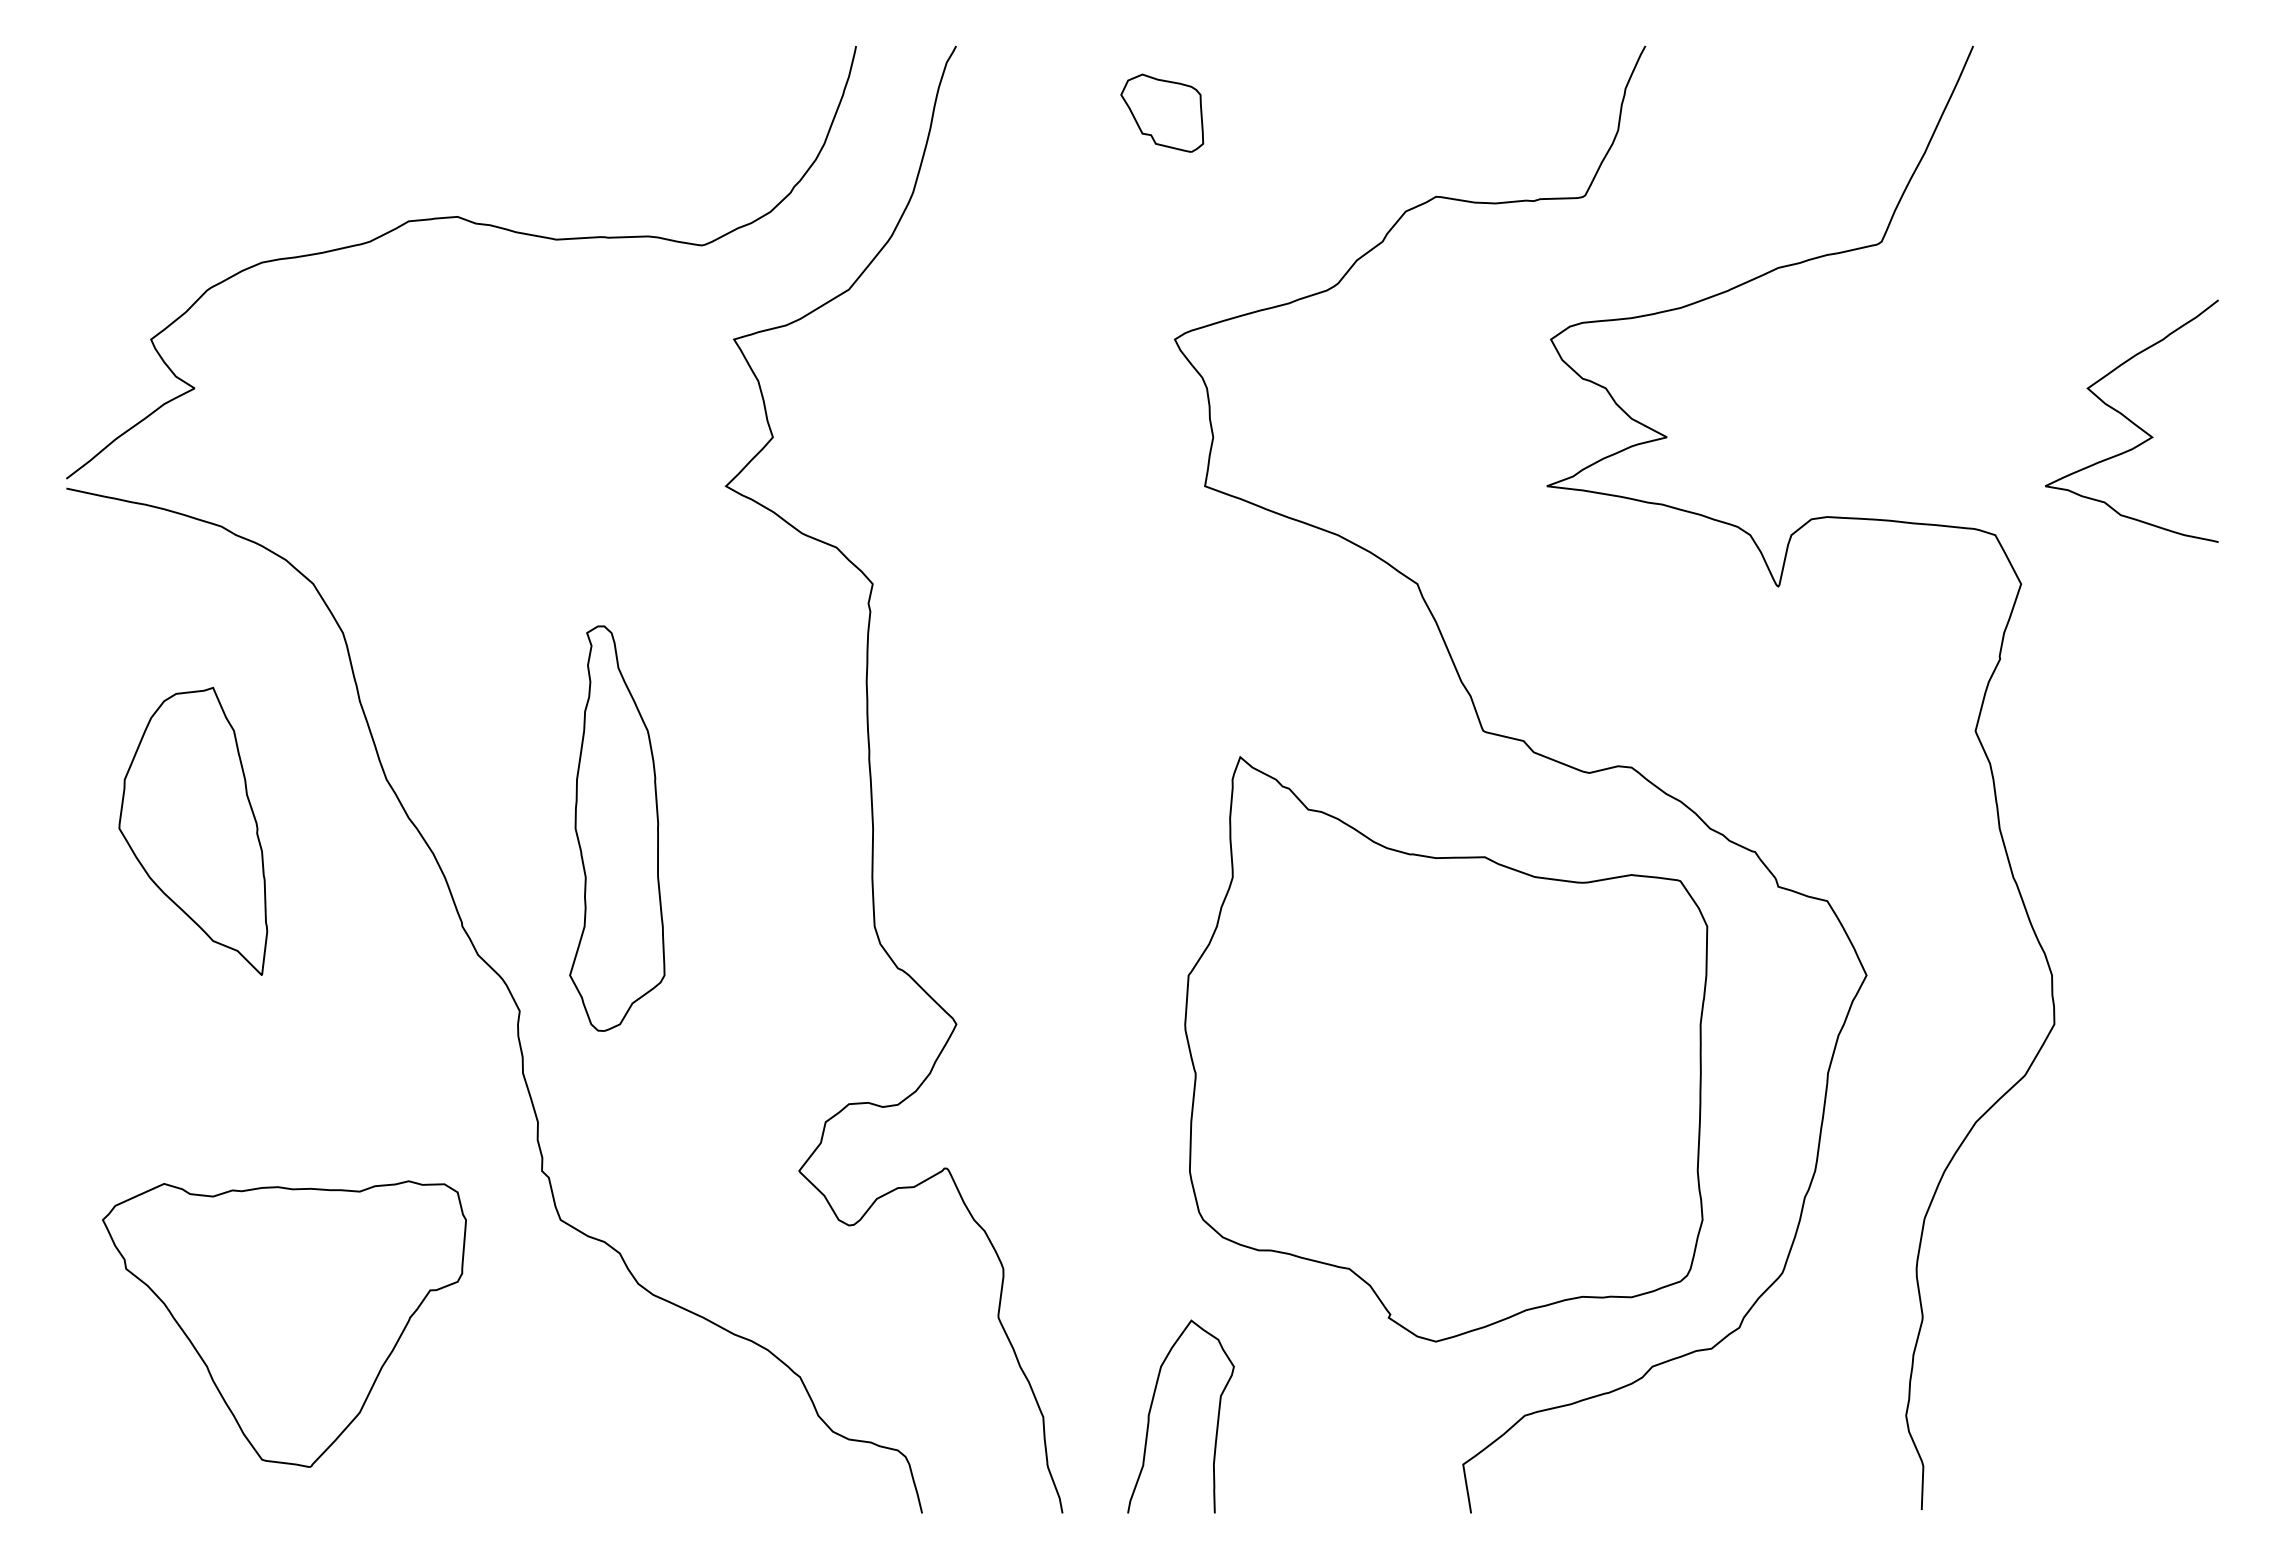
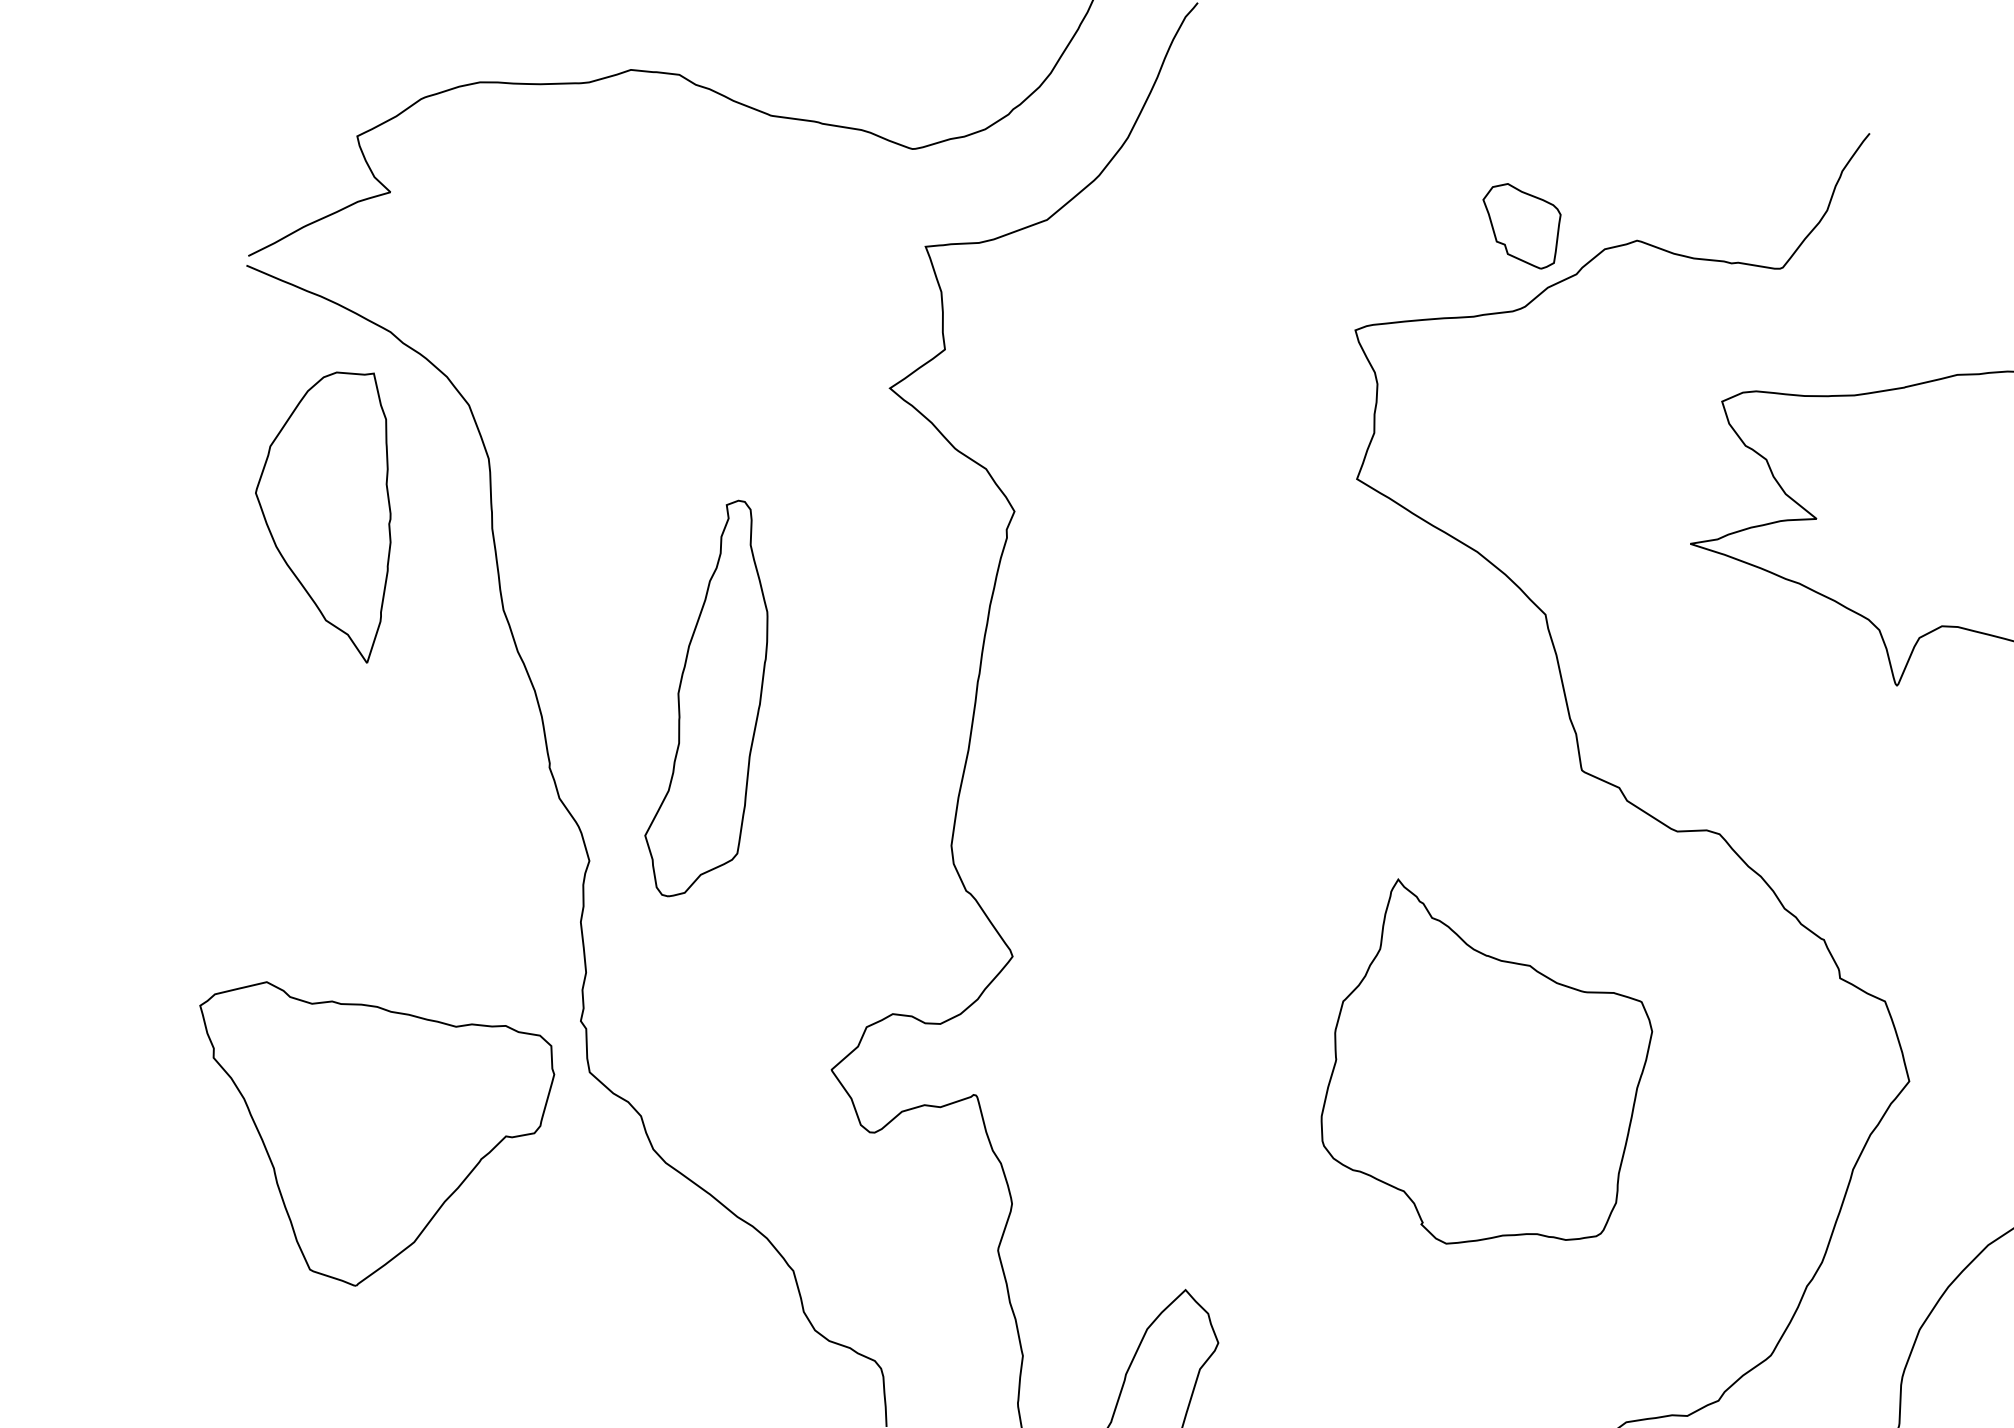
part: (1162, 112) -> (1520, 224), moved
part: (193, 830) -> (327, 508), moved
part: (1446, 1049) -> (1485, 1073), size x0.6
part: (284, 1323) -> (357, 1141), moved

